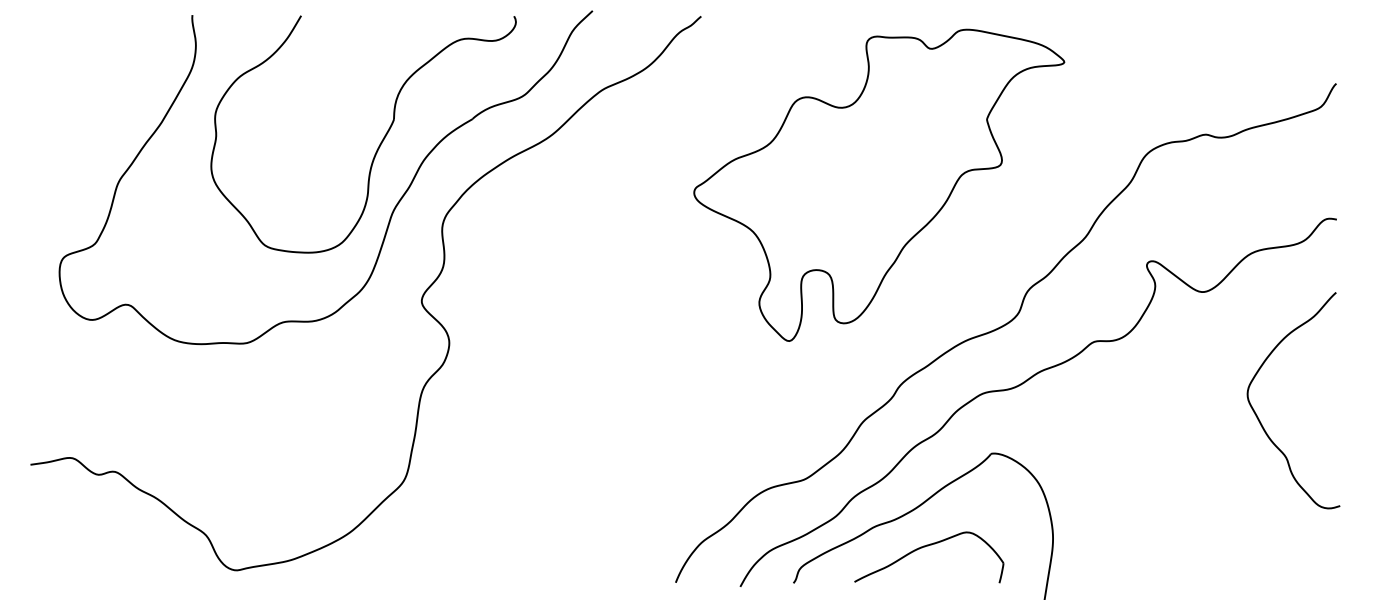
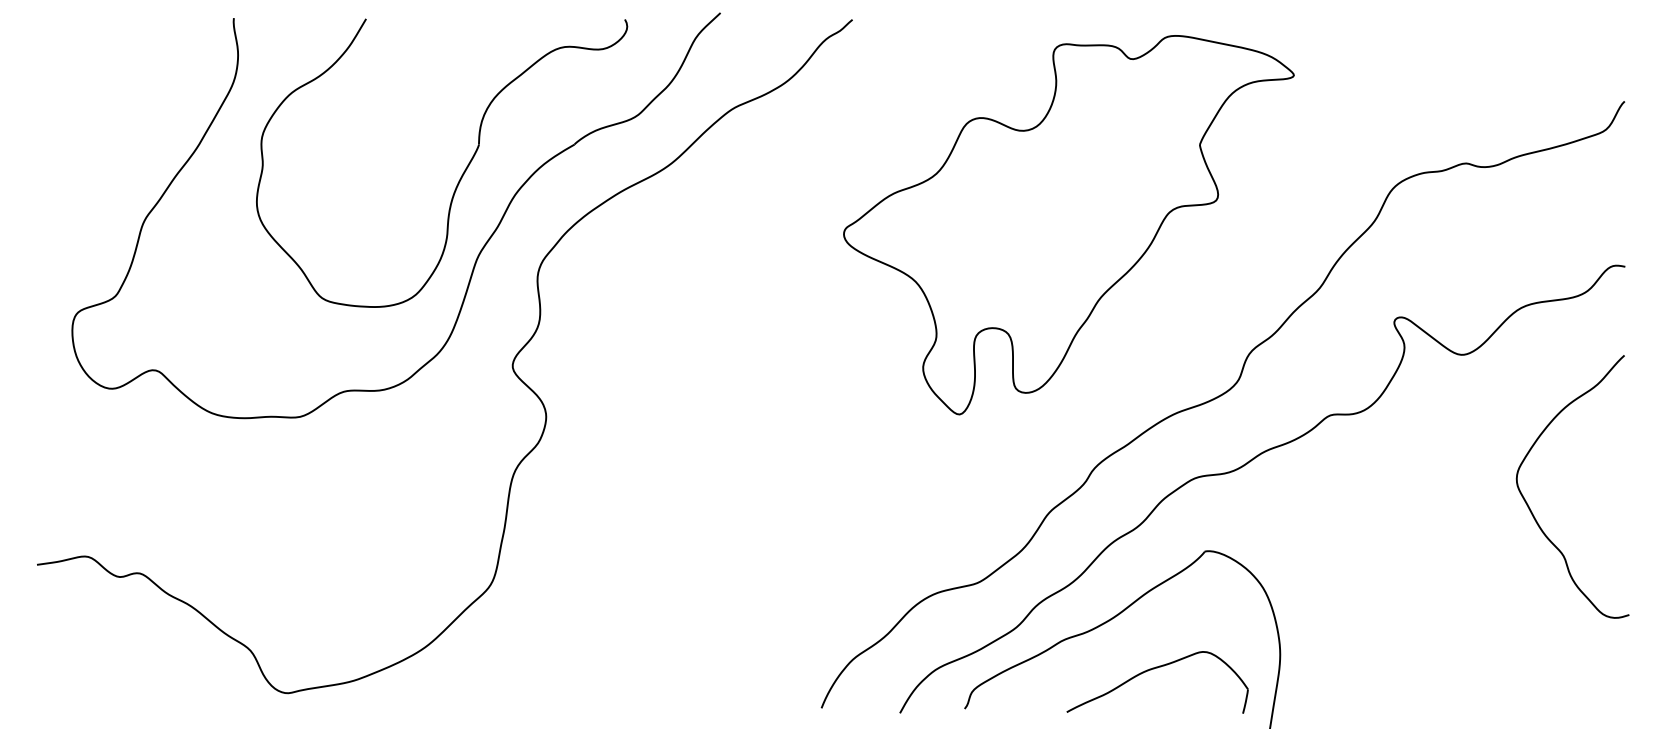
part: (925, 547) -> (1153, 670), moved

